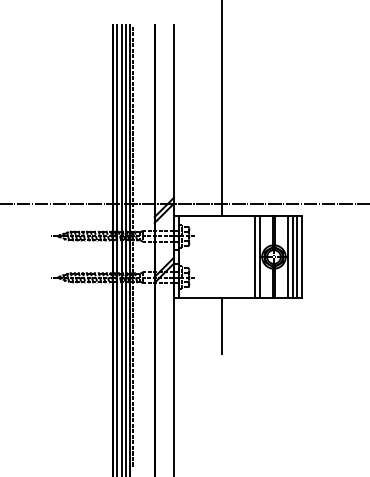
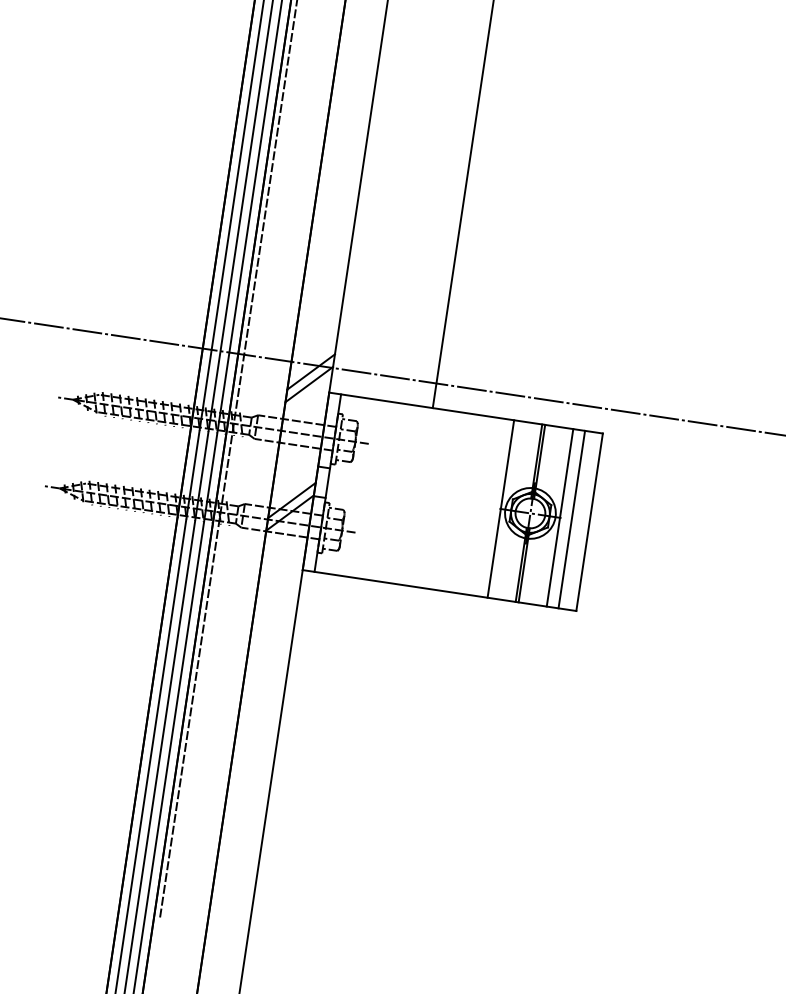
line: (254, 256) -> (488, 506), removed
line: (296, 256) -> (578, 519), removed
line: (222, 325) -> (398, 643), removed

